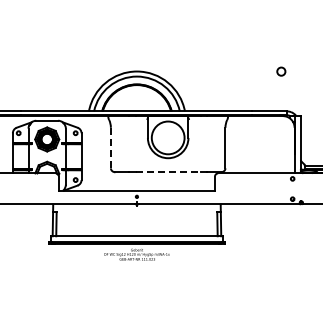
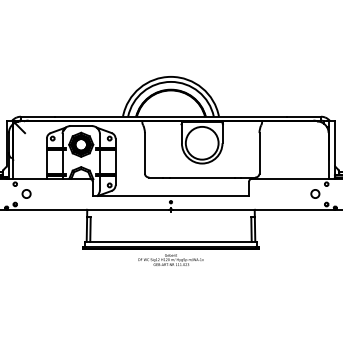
circle: (281, 71) -> (315, 193), moved
line: (110, 147) -> (144, 152), dashed -> solid
line: (168, 172) -> (202, 177), dashed -> solid

